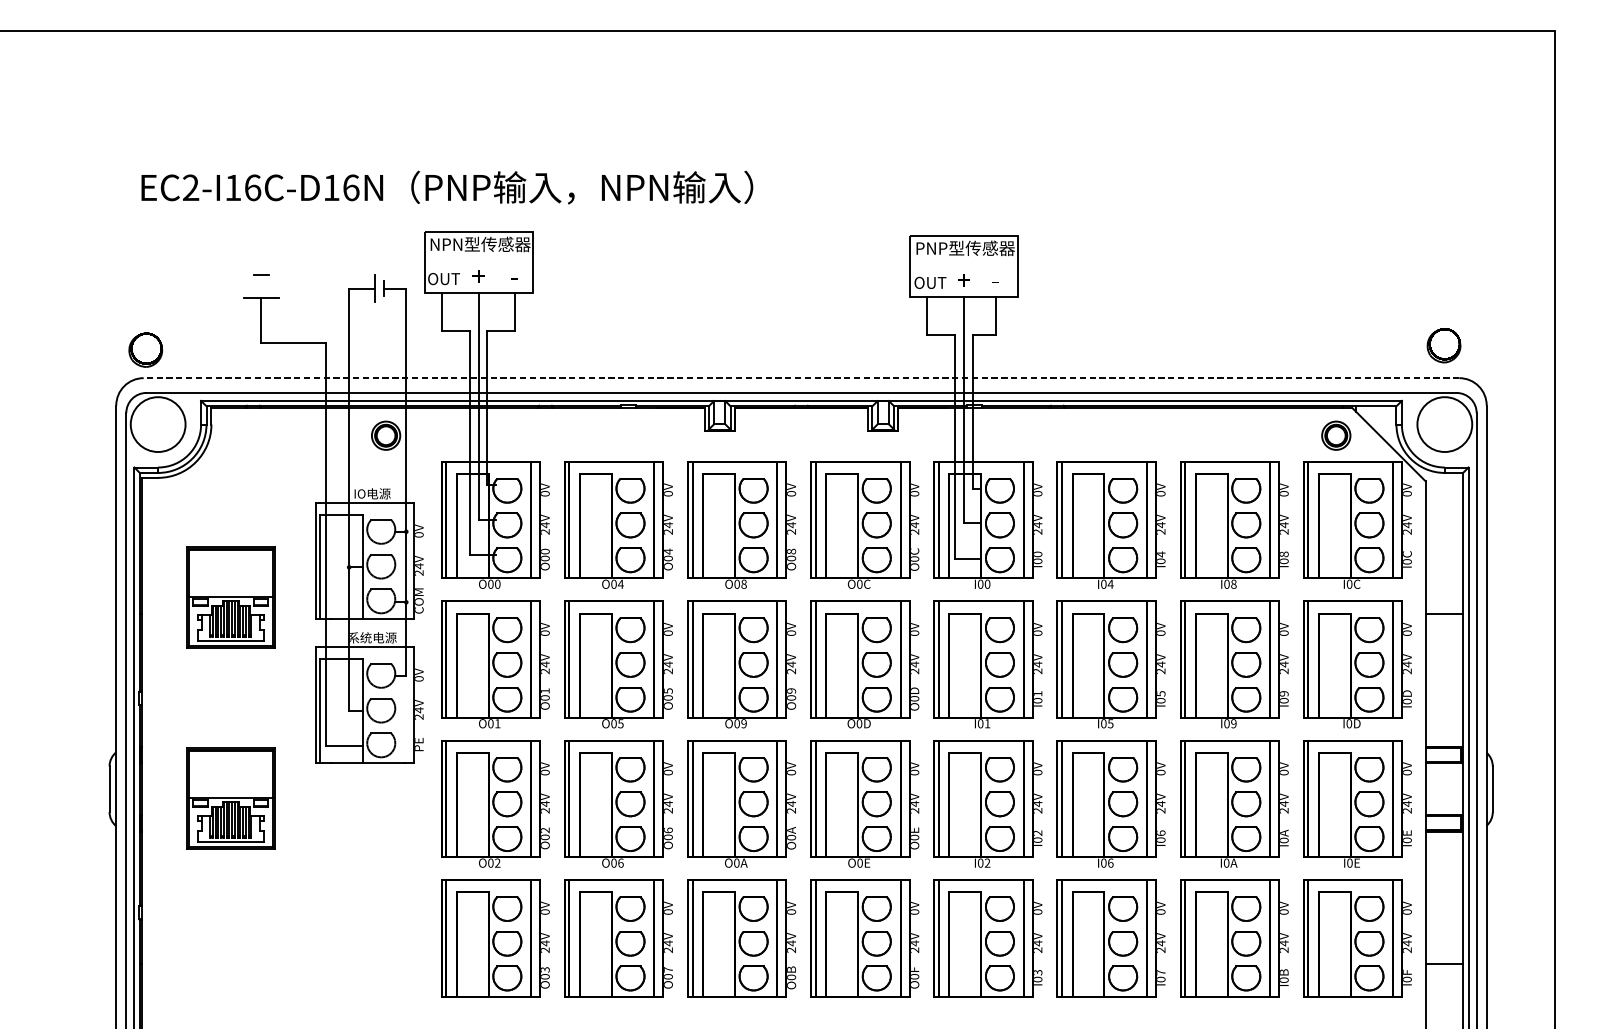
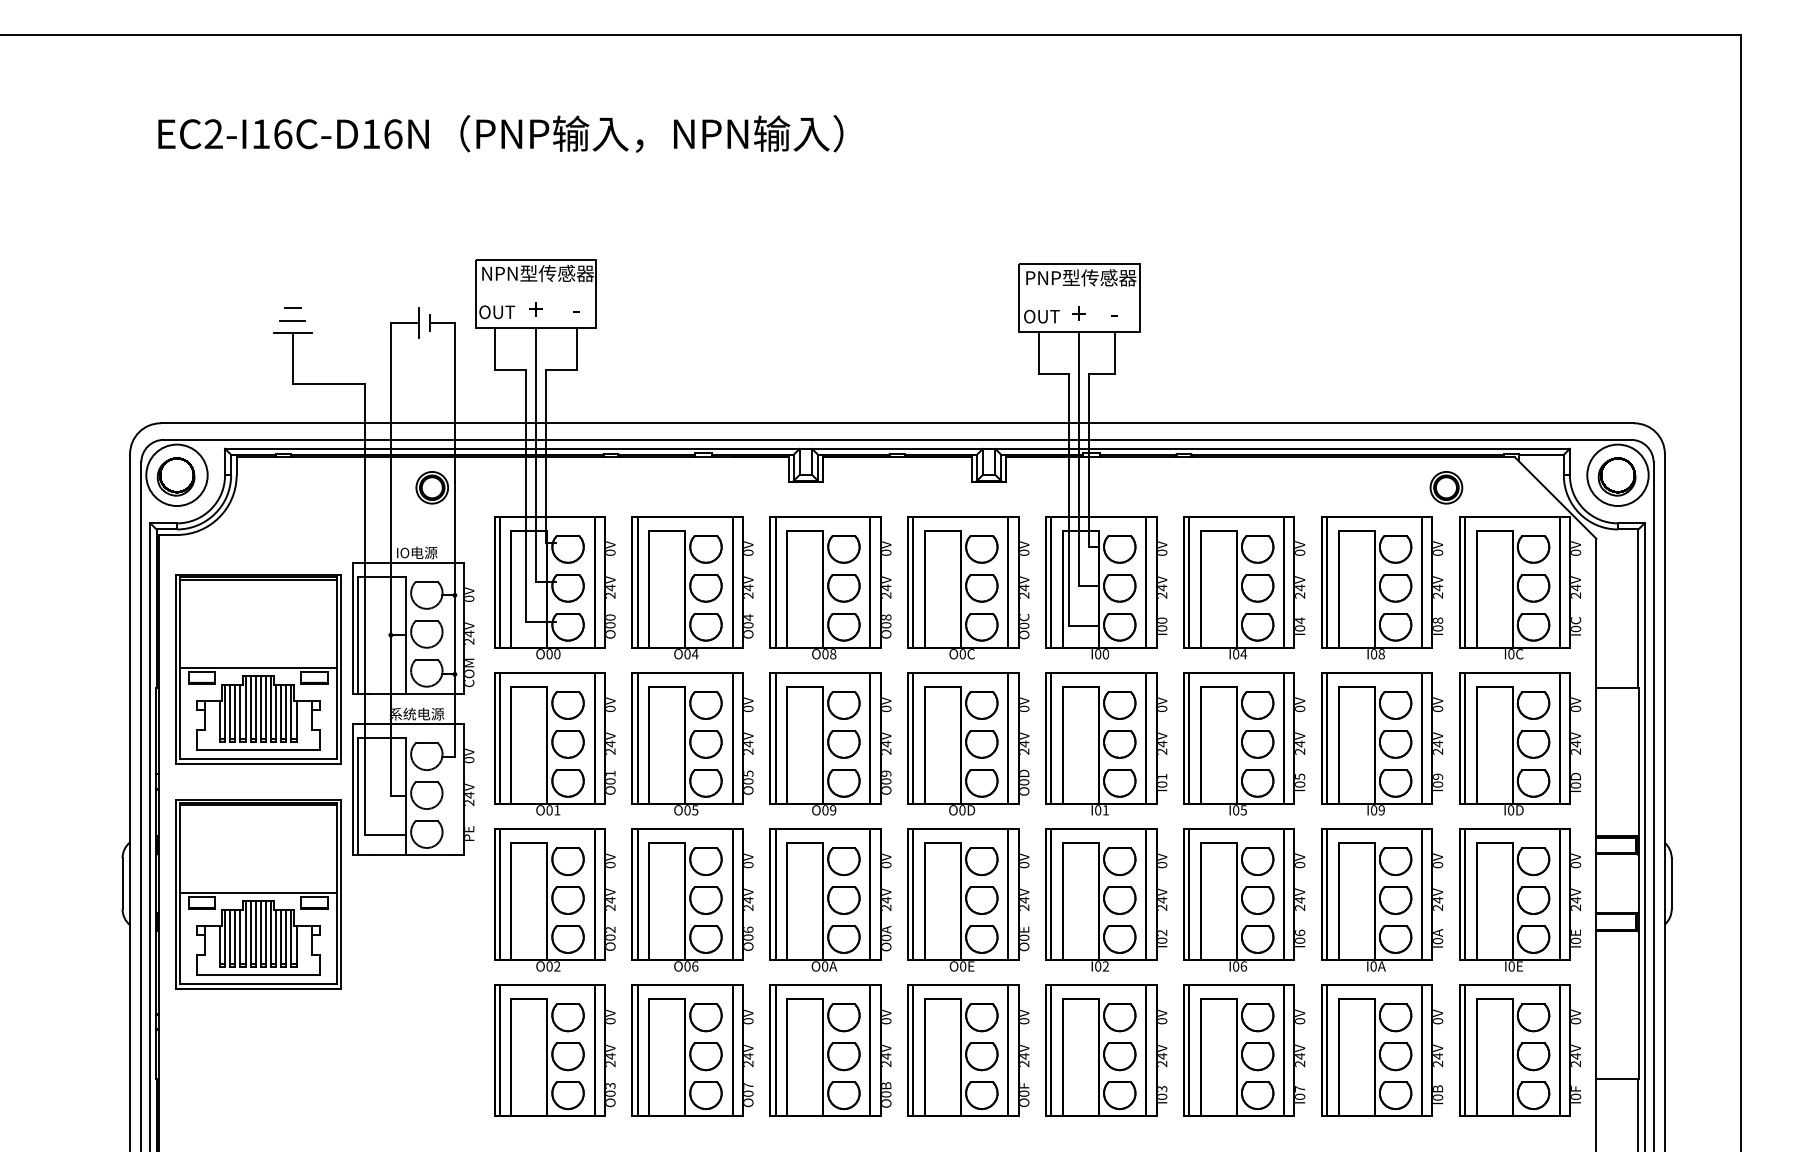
text: (447, 187) -> (500, 133), moved
line: (261, 286) -> (292, 320), added
part: (1443, 345) -> (1616, 476), moved
part: (145, 349) -> (175, 476), moved
line: (801, 378) -> (897, 423), dashed -> solid
part: (1336, 435) -> (1446, 487), moved
part: (230, 597) -> (258, 669), size x1.67
part: (230, 798) -> (258, 894), size x1.67

